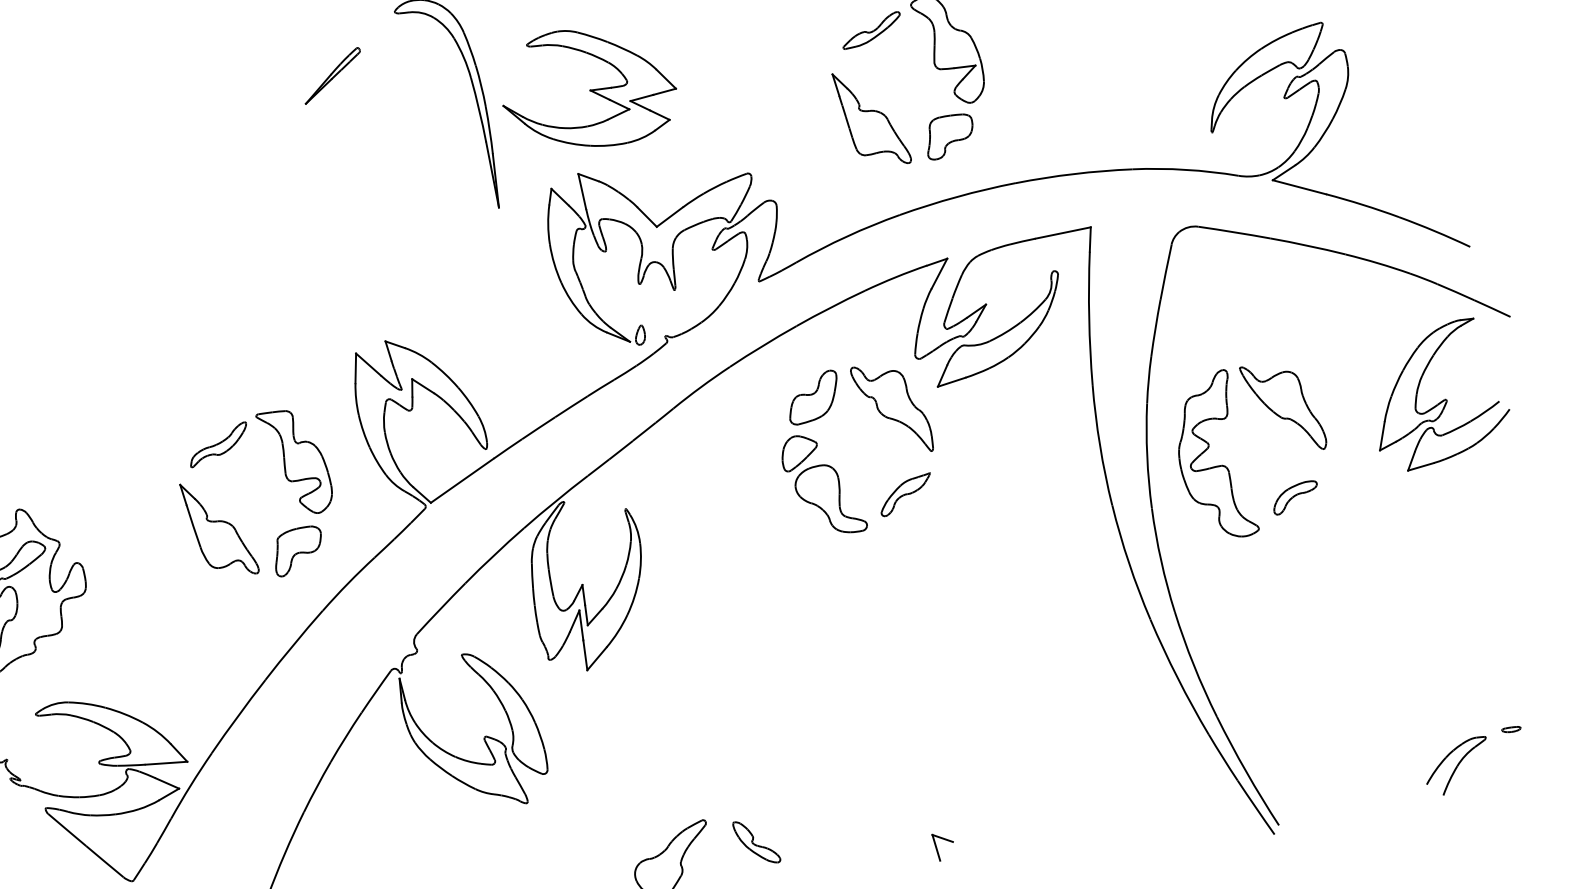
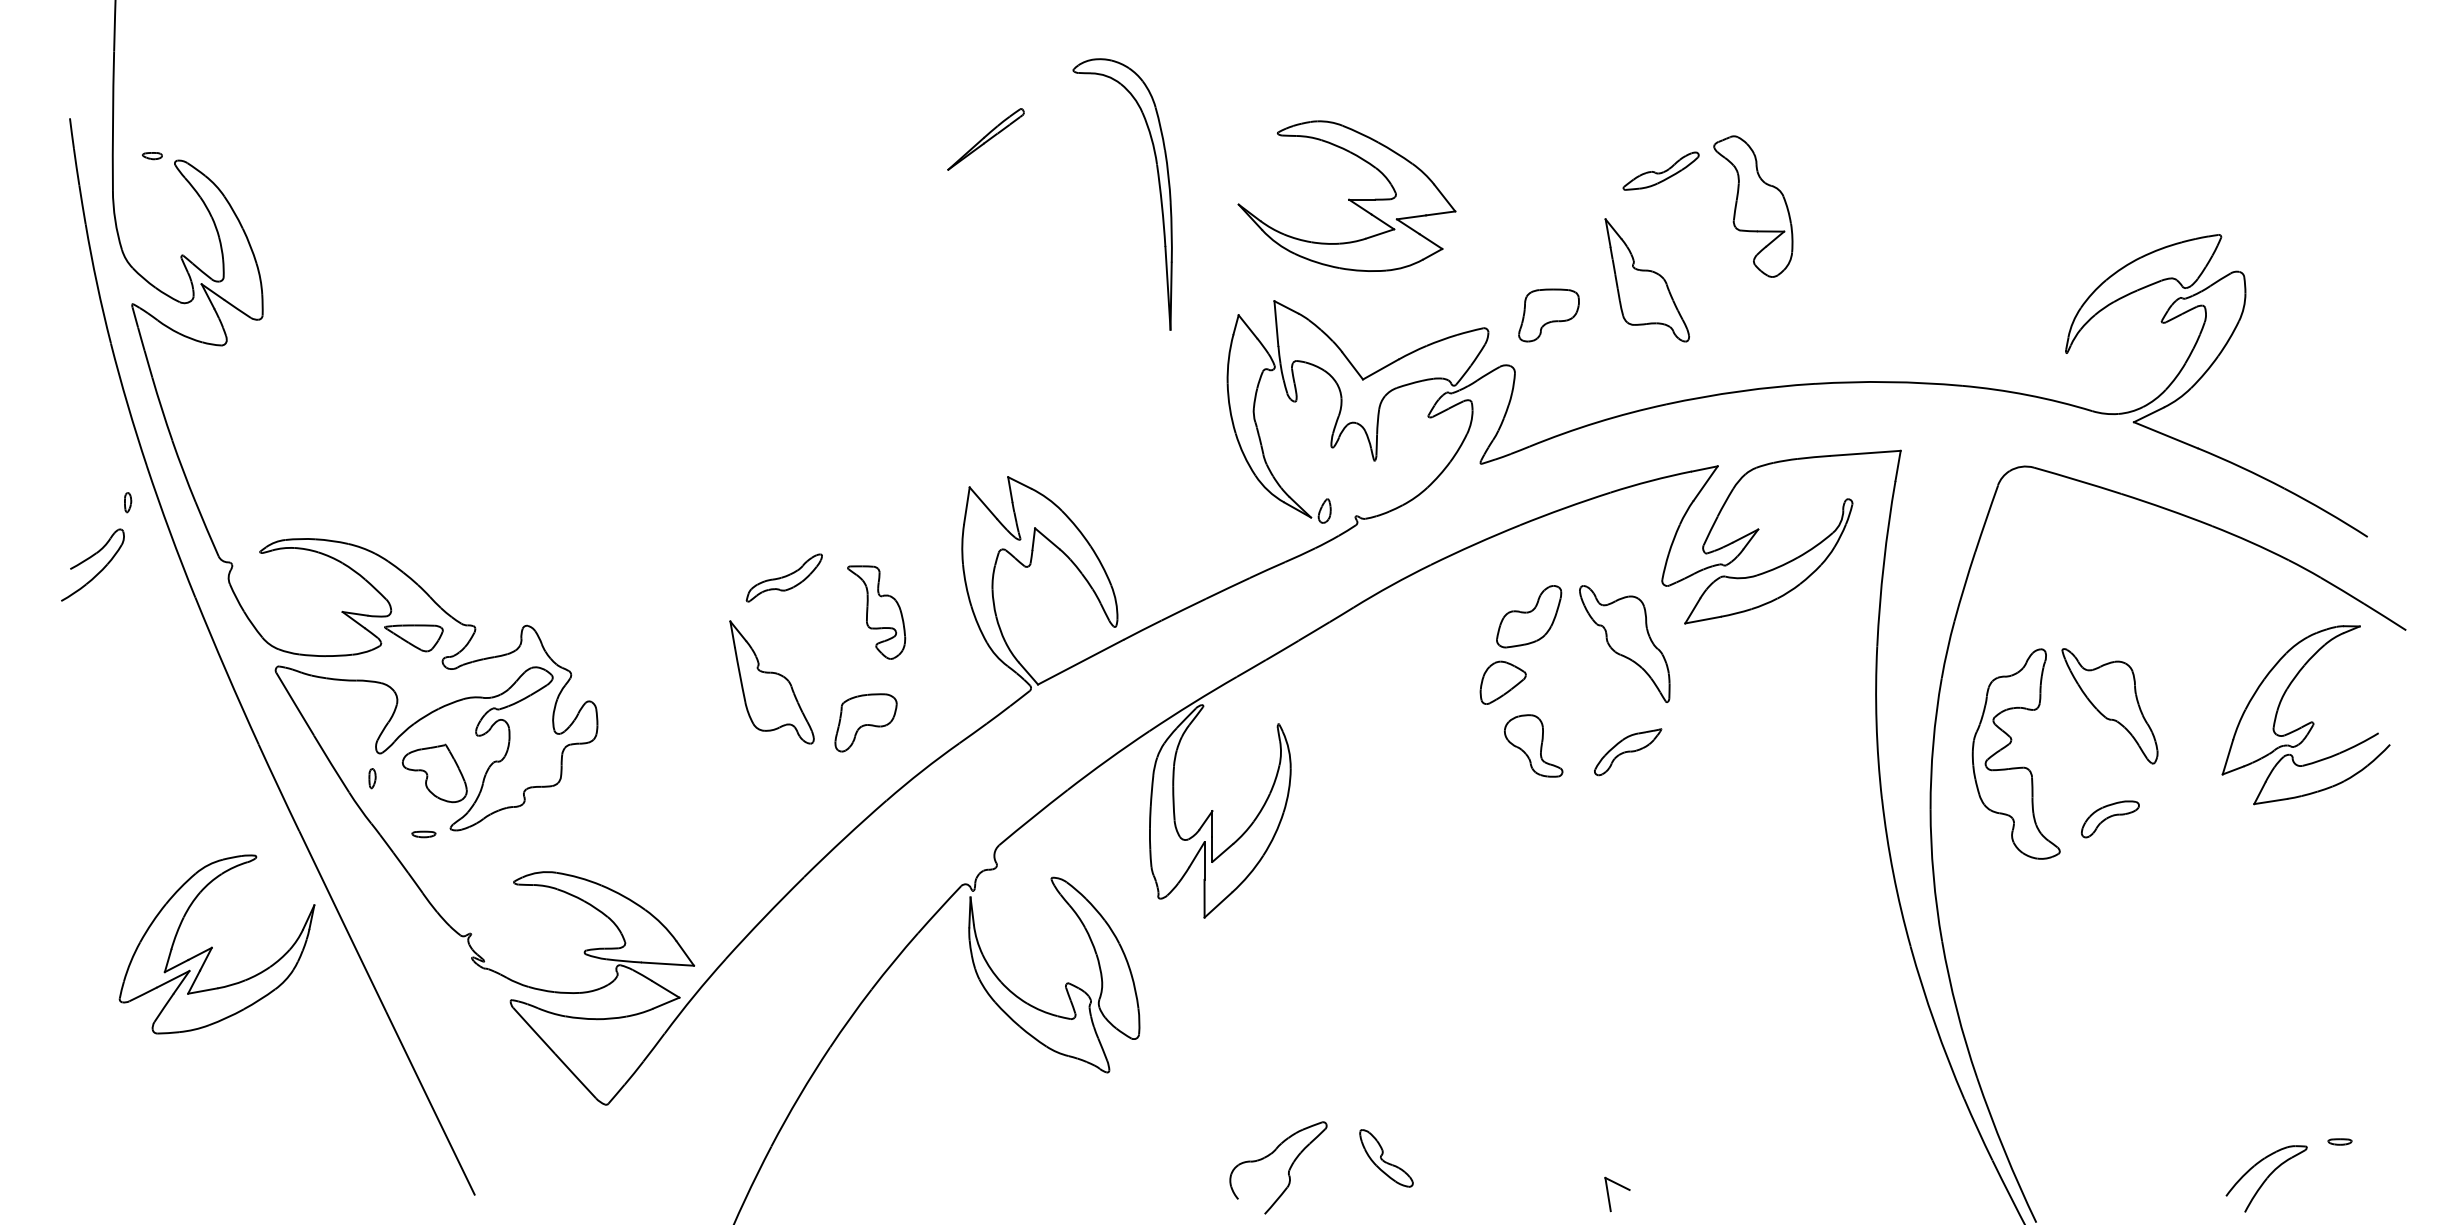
part: (588, 87) -> (1346, 195), moved
part: (949, 136) -> (1548, 315), moved
part: (295, 462) -> (876, 612), size x0.7
part: (830, 499) -> (1533, 745), size x0.7

